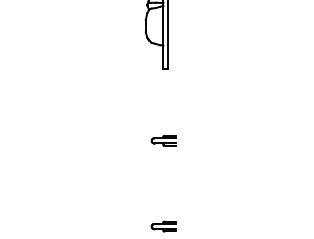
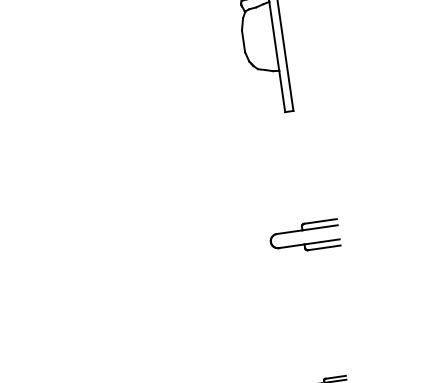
part: (163, 140) -> (303, 236), size x1.6

